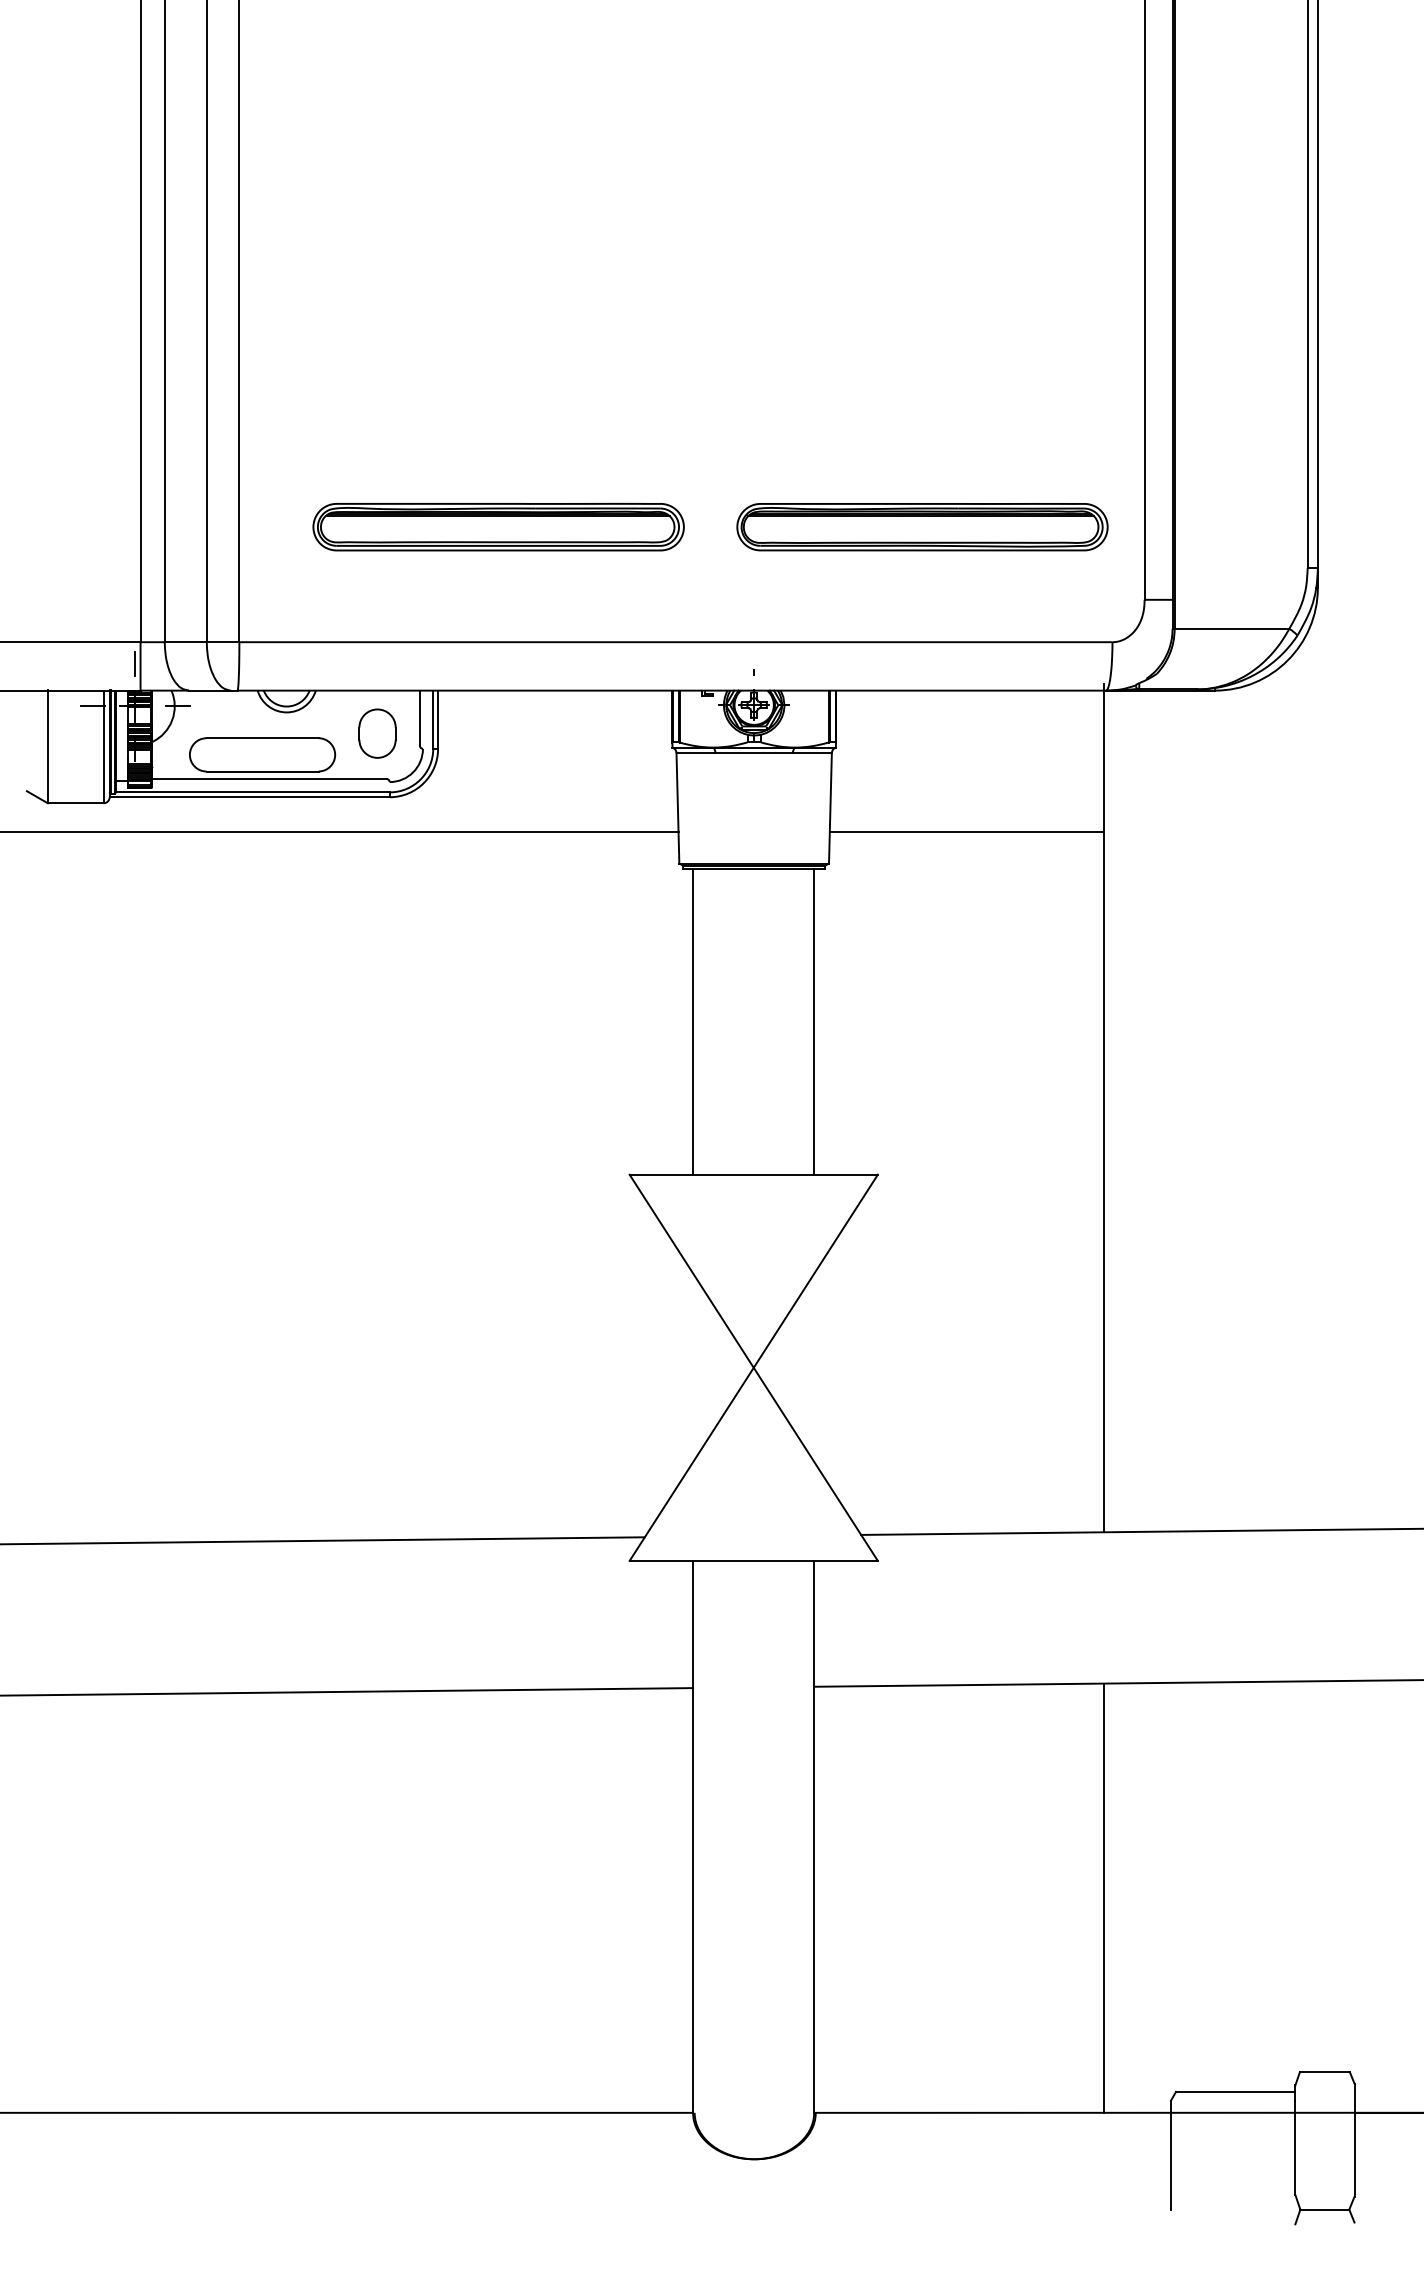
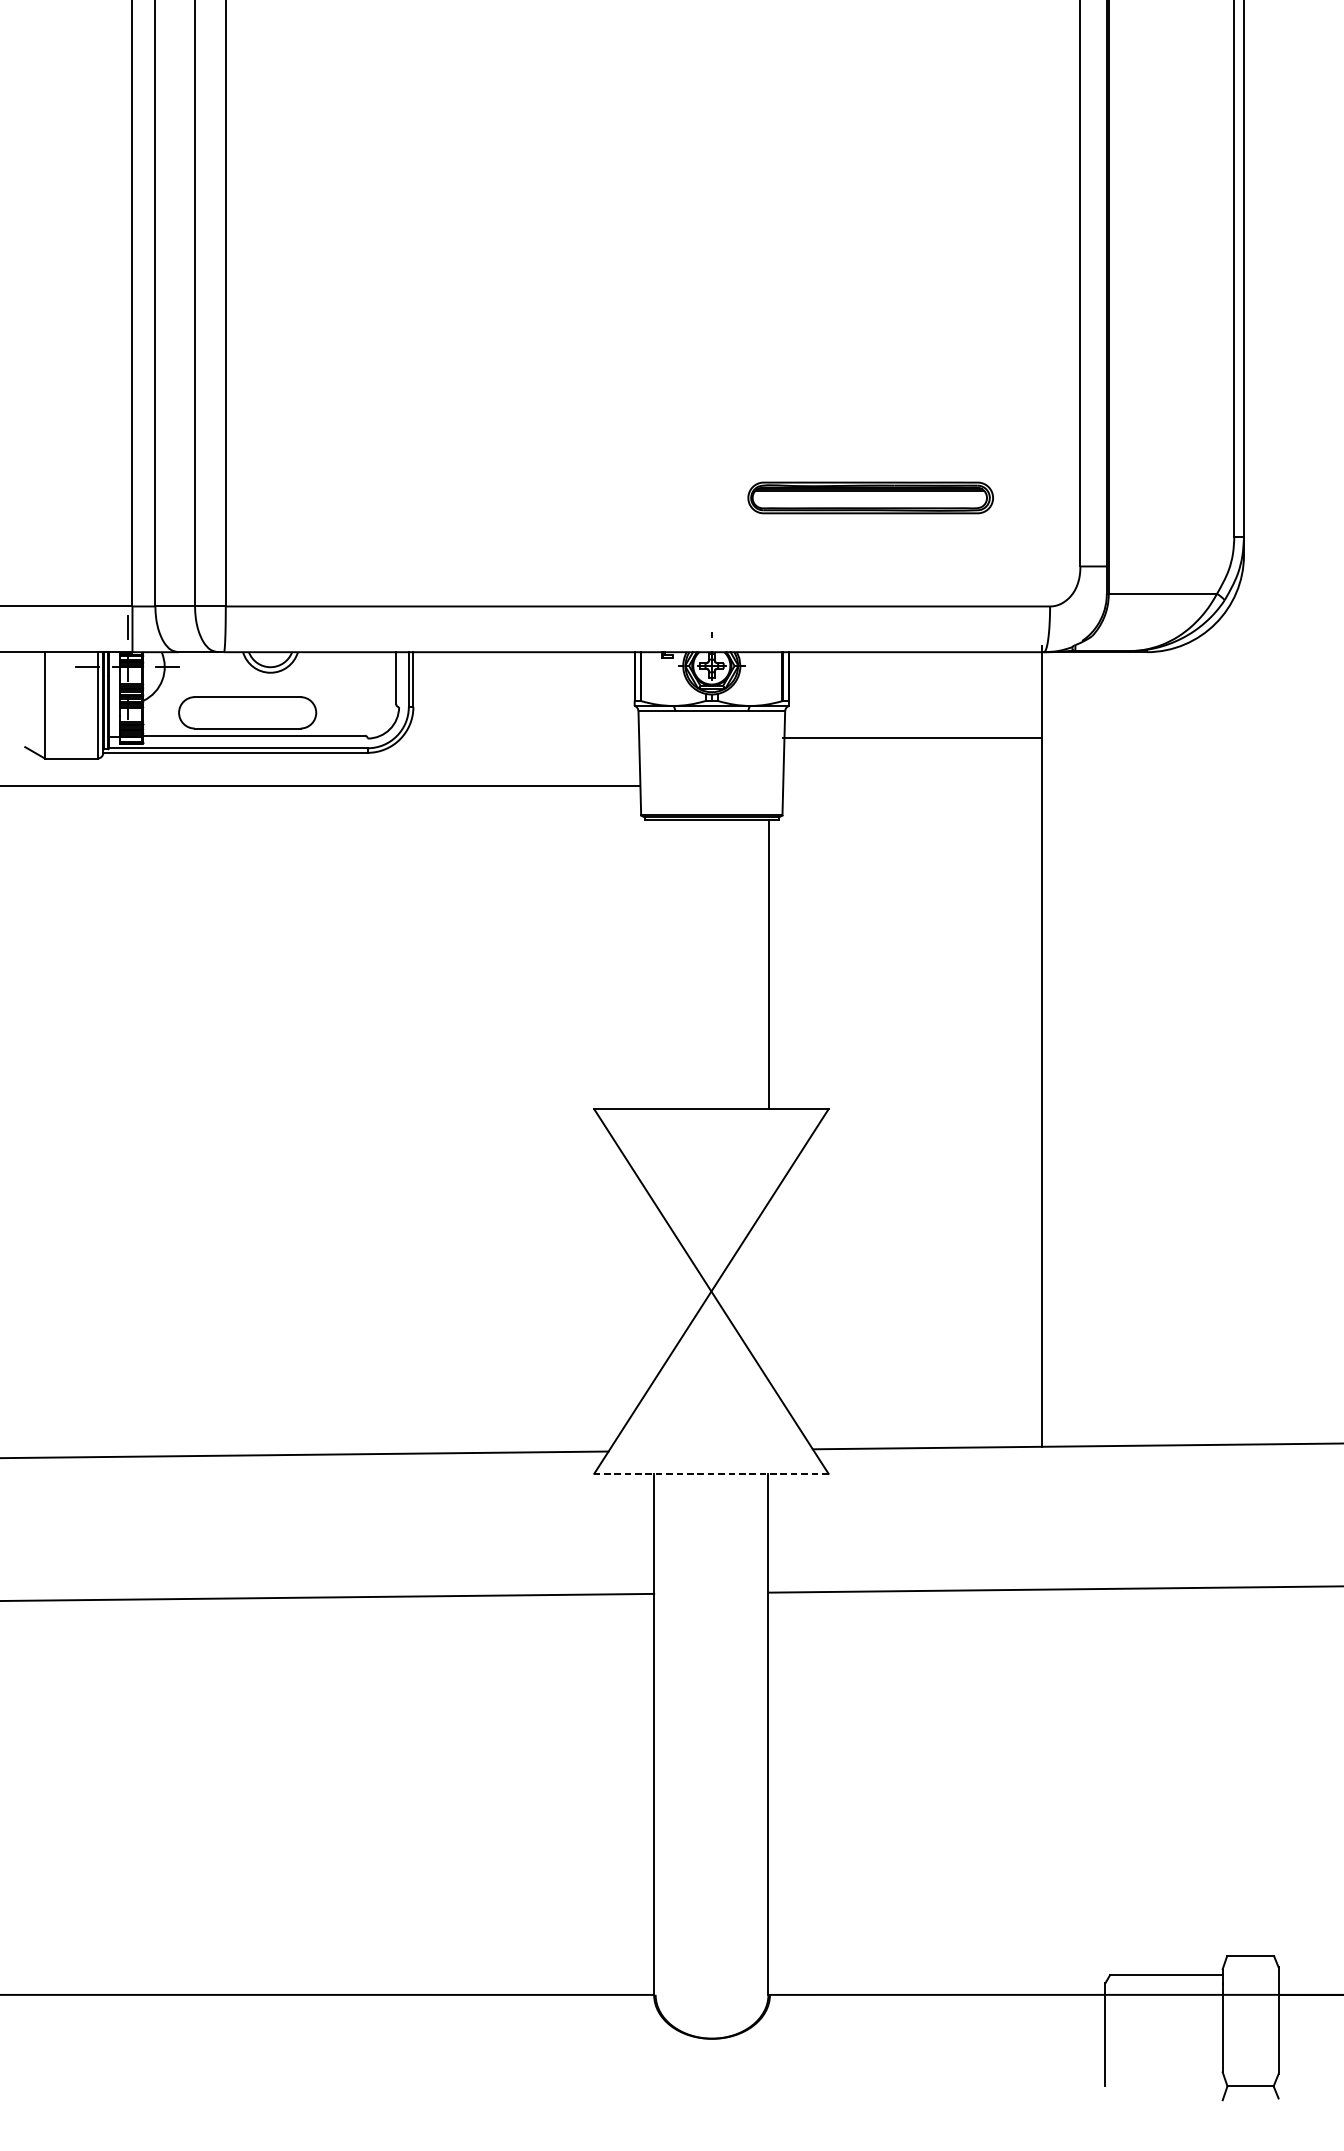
part: (498, 526) -> (470, 497), removed
part: (922, 527) -> (870, 498), size x0.7
part: (377, 733) -> (356, 692), removed
line: (966, 832) -> (912, 737), moved
line: (693, 1021) -> (654, 964), removed
line: (753, 1560) -> (711, 1473), solid -> dashed
line: (1103, 1897) -> (1041, 1791), removed

